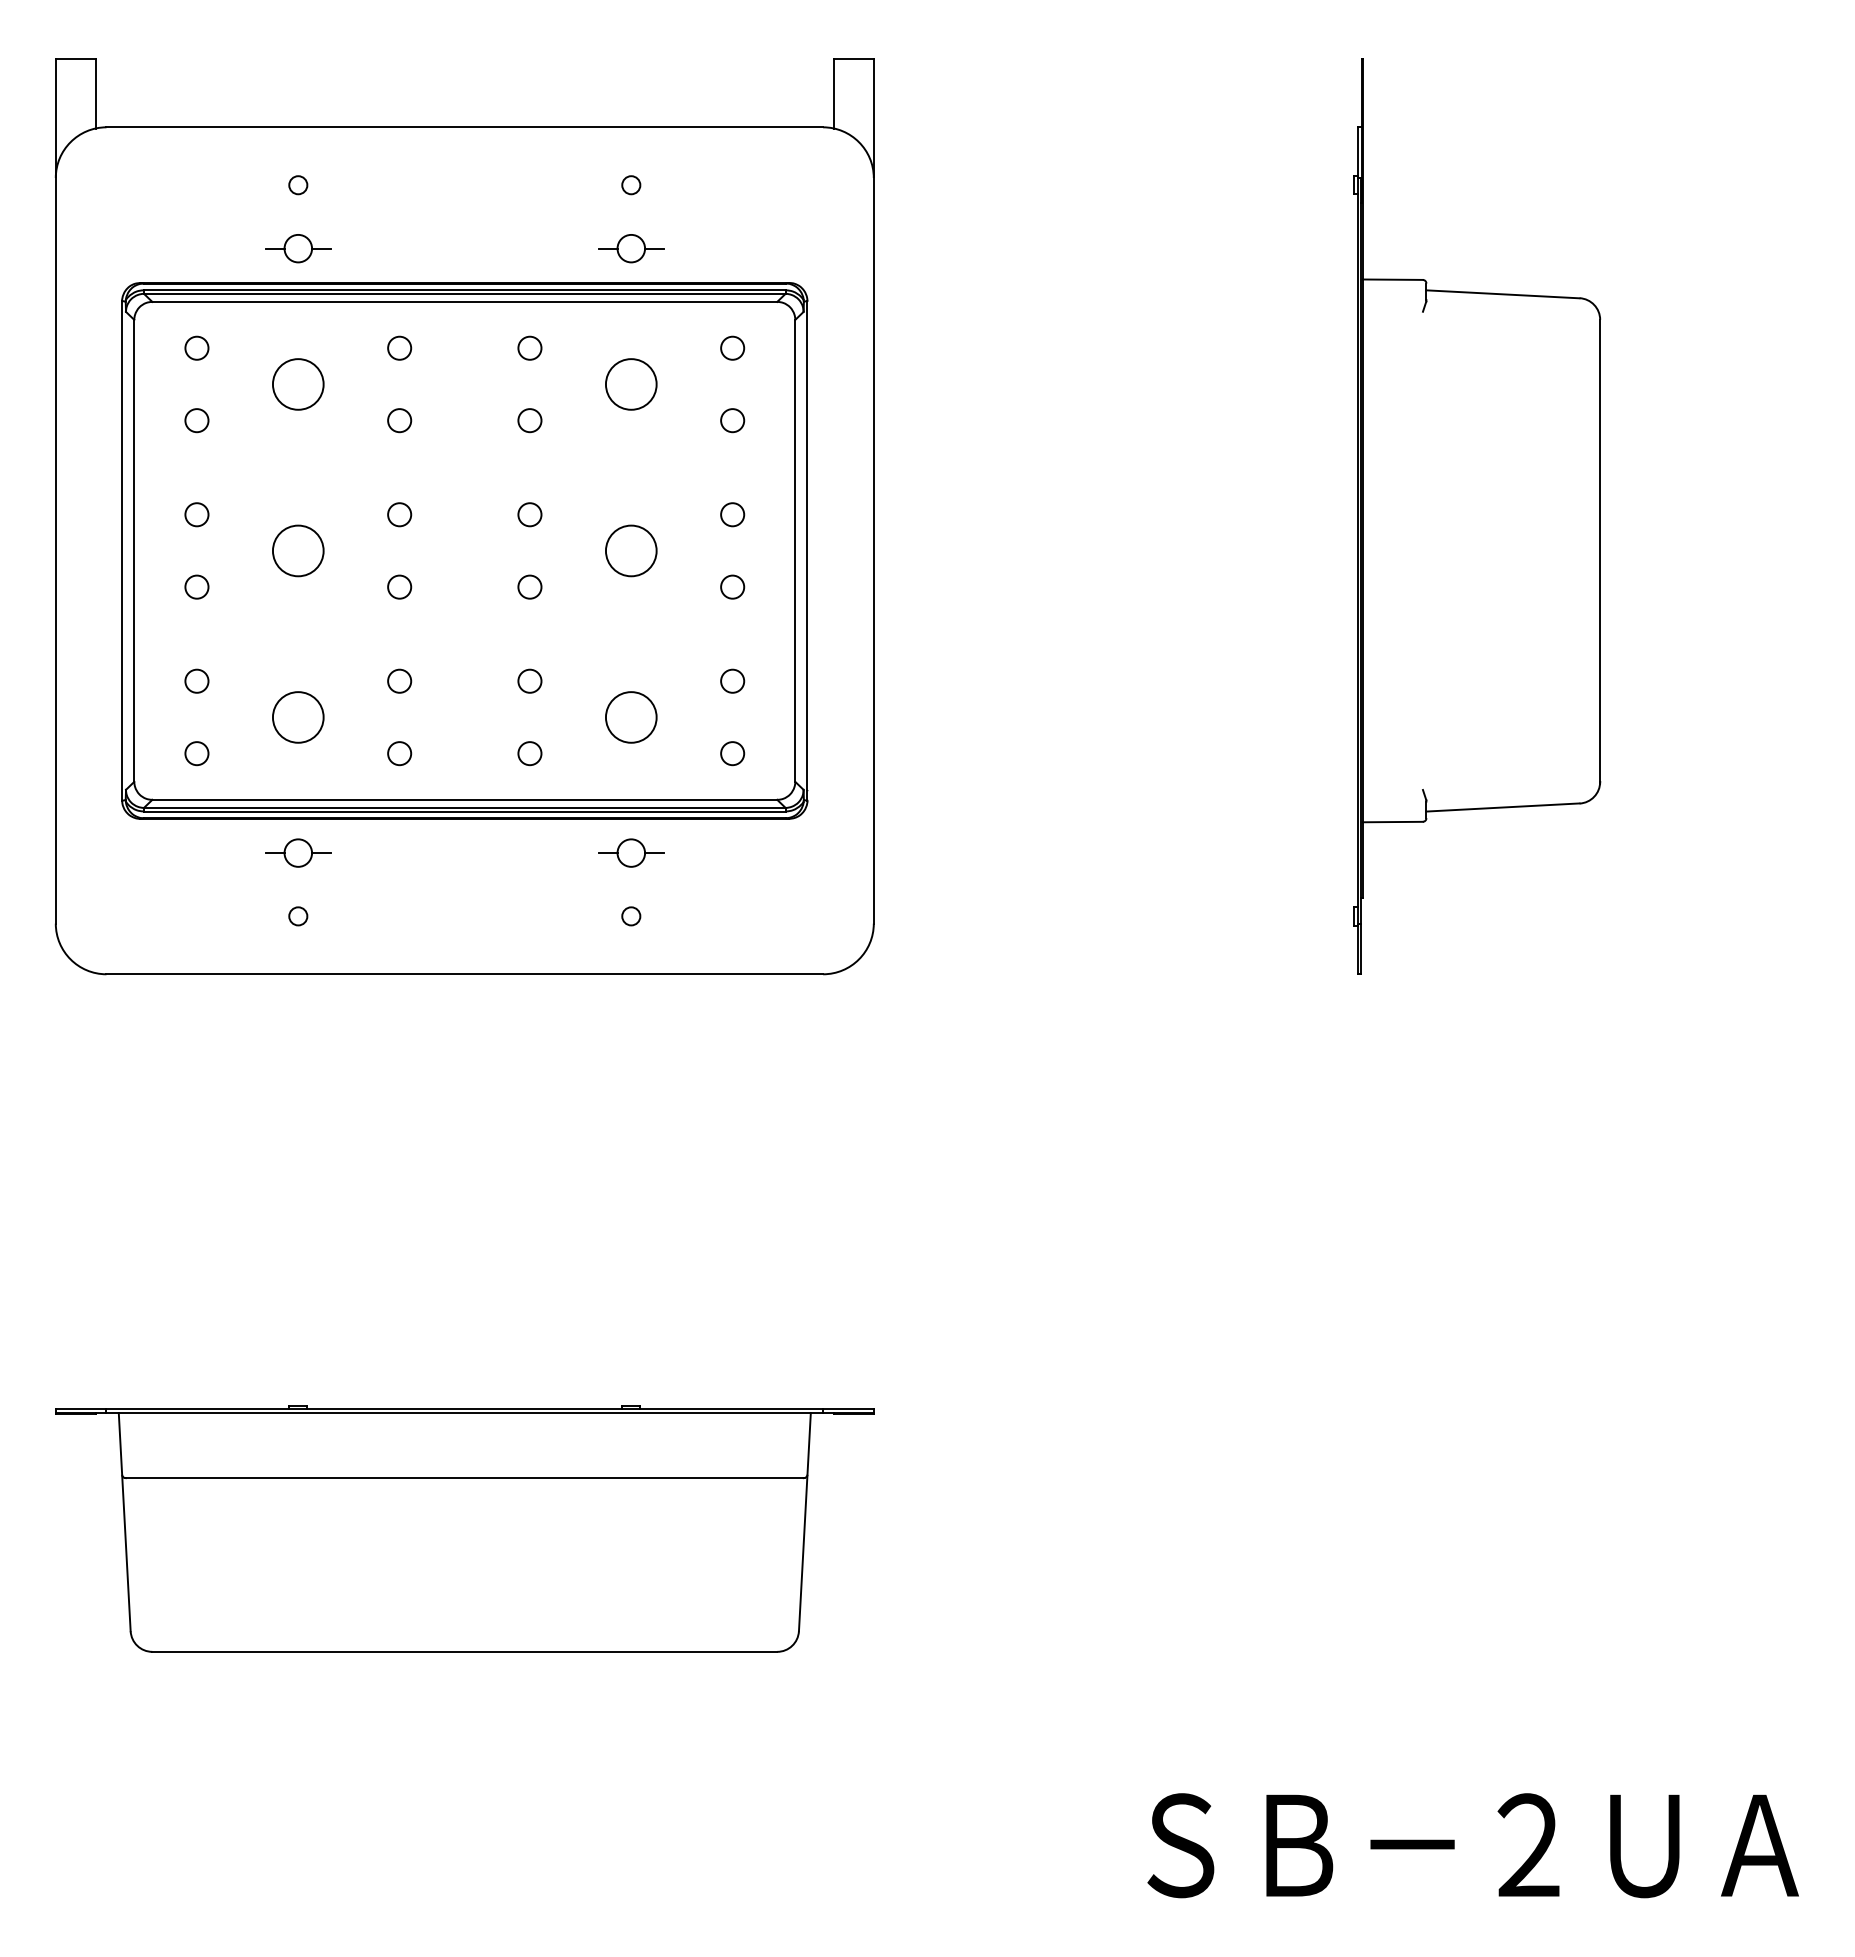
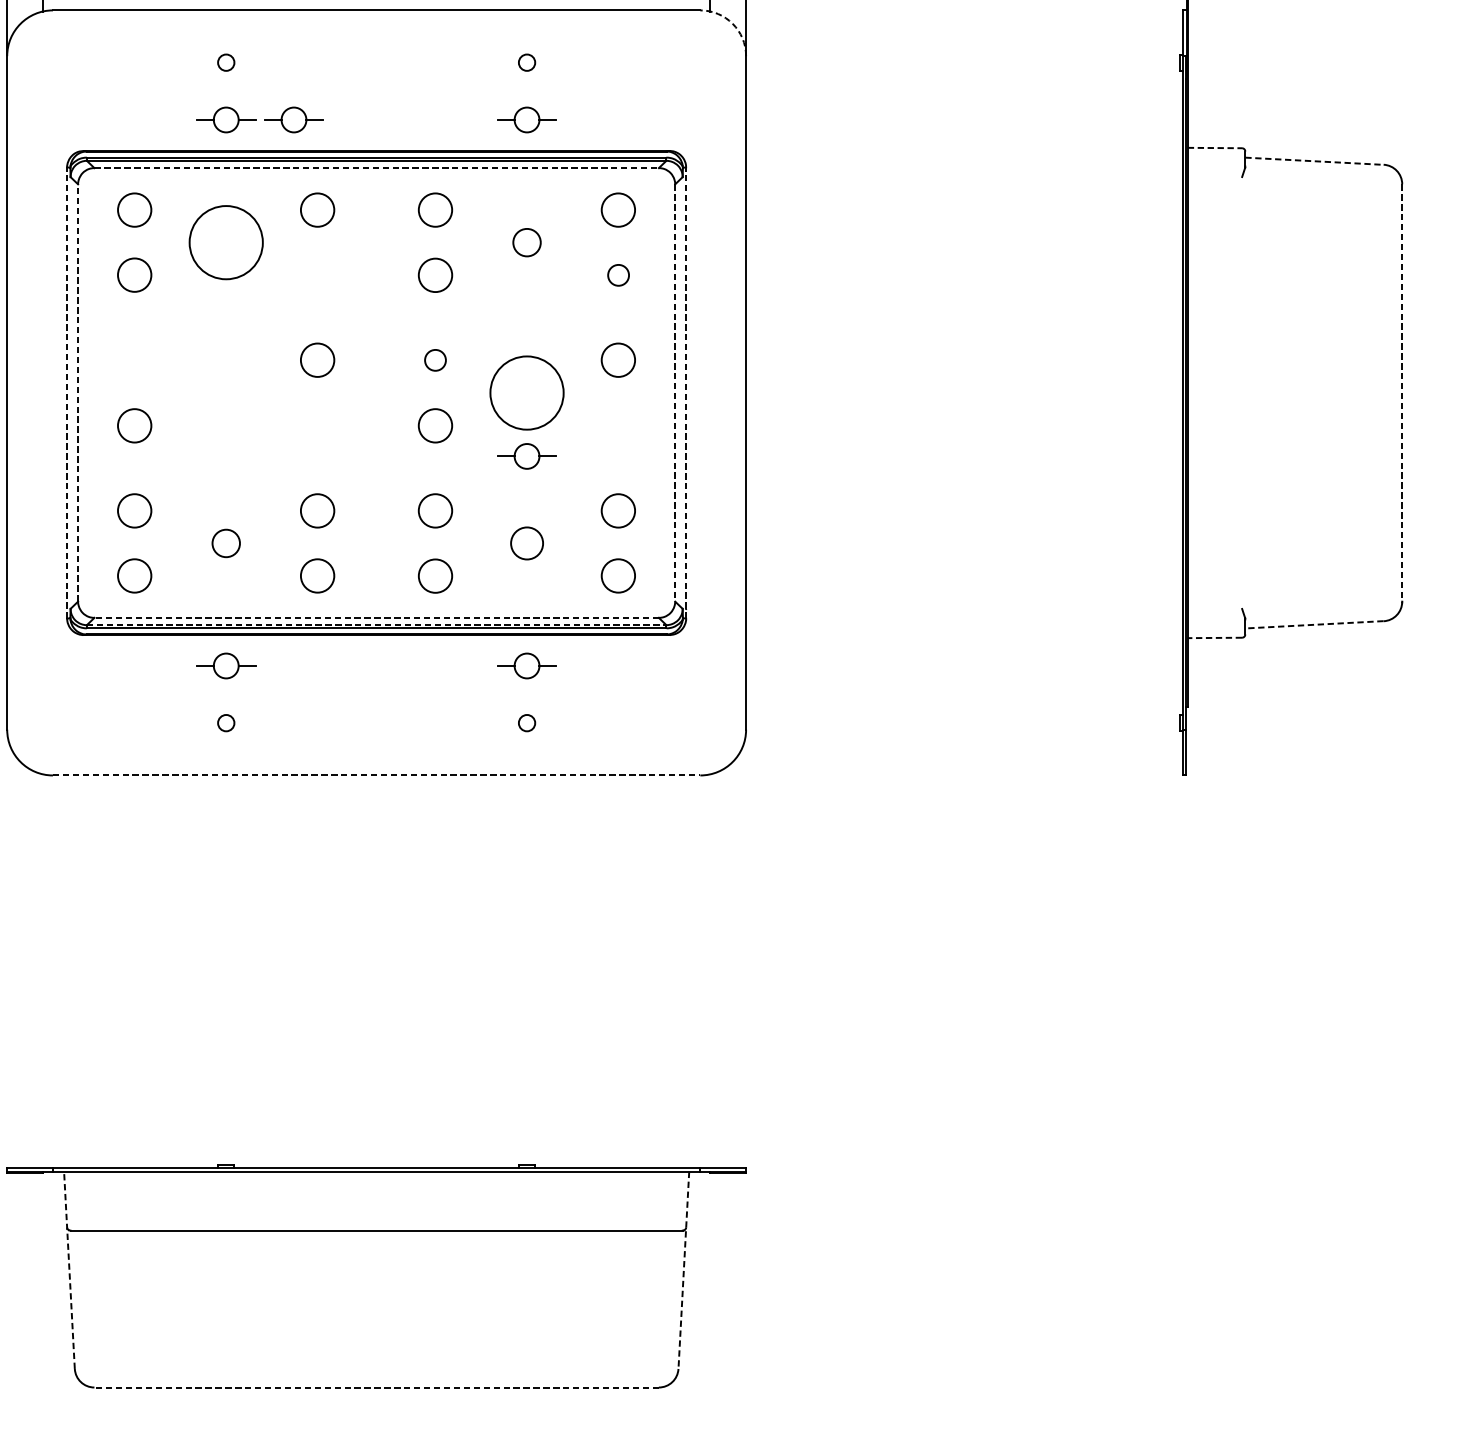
arc: (858, 142) -> (732, 24), solid -> dashed
part: (373, 248) -> (294, 119), added
line: (1393, 279) -> (1215, 147), solid -> dashed
line: (1502, 294) -> (1314, 161), solid -> dashed
line: (465, 301) -> (377, 167), solid -> dashed
circle: (196, 347) -> (134, 209), size x1.6
circle: (399, 347) -> (317, 209), size x1.6
circle: (529, 347) -> (435, 209), size x1.6
circle: (732, 347) -> (618, 209), size x1.6
circle: (297, 384) -> (225, 242), size x1.6
circle: (630, 384) -> (526, 242), size x0.6
circle: (196, 420) -> (134, 275), size x1.6
circle: (399, 420) -> (317, 275), removed
circle: (529, 420) -> (435, 275), size x1.6
circle: (196, 514) -> (134, 360), removed
circle: (399, 514) -> (317, 360), size x1.6
circle: (732, 514) -> (618, 360), size x1.6
line: (122, 550) -> (67, 392), solid -> dashed
line: (134, 550) -> (78, 392), solid -> dashed
circle: (298, 550) -> (226, 392), removed
circle: (630, 550) -> (526, 392), size x1.6
line: (795, 550) -> (675, 392), solid -> dashed
line: (807, 550) -> (686, 392), solid -> dashed
line: (1600, 550) -> (1402, 392), solid -> dashed
circle: (196, 586) -> (134, 425), size x1.6
circle: (399, 586) -> (317, 425), removed
circle: (529, 586) -> (435, 425), size x1.6
circle: (732, 586) -> (618, 425), removed
part: (631, 620) -> (527, 455), added
circle: (196, 680) -> (134, 510), size x1.6
circle: (399, 680) -> (317, 510), size x1.6
circle: (529, 680) -> (435, 510), size x1.6
circle: (732, 680) -> (618, 510), size x1.6
circle: (297, 717) -> (225, 543), size x0.6
circle: (631, 717) -> (527, 543), size x0.7
circle: (196, 753) -> (134, 576), size x1.6
circle: (399, 753) -> (317, 576), size x1.6
circle: (529, 753) -> (435, 576), size x1.6
circle: (732, 753) -> (618, 576), size x1.6
line: (464, 799) -> (376, 617), solid -> dashed
line: (464, 807) -> (376, 624), solid -> dashed
line: (1502, 807) -> (1314, 624), solid -> dashed
line: (1392, 822) -> (1214, 638), solid -> dashed
line: (465, 974) -> (377, 775), solid -> dashed
line: (124, 1521) -> (69, 1269), solid -> dashed
line: (804, 1522) -> (683, 1270), solid -> dashed
line: (464, 1651) -> (376, 1387), solid -> dashed

